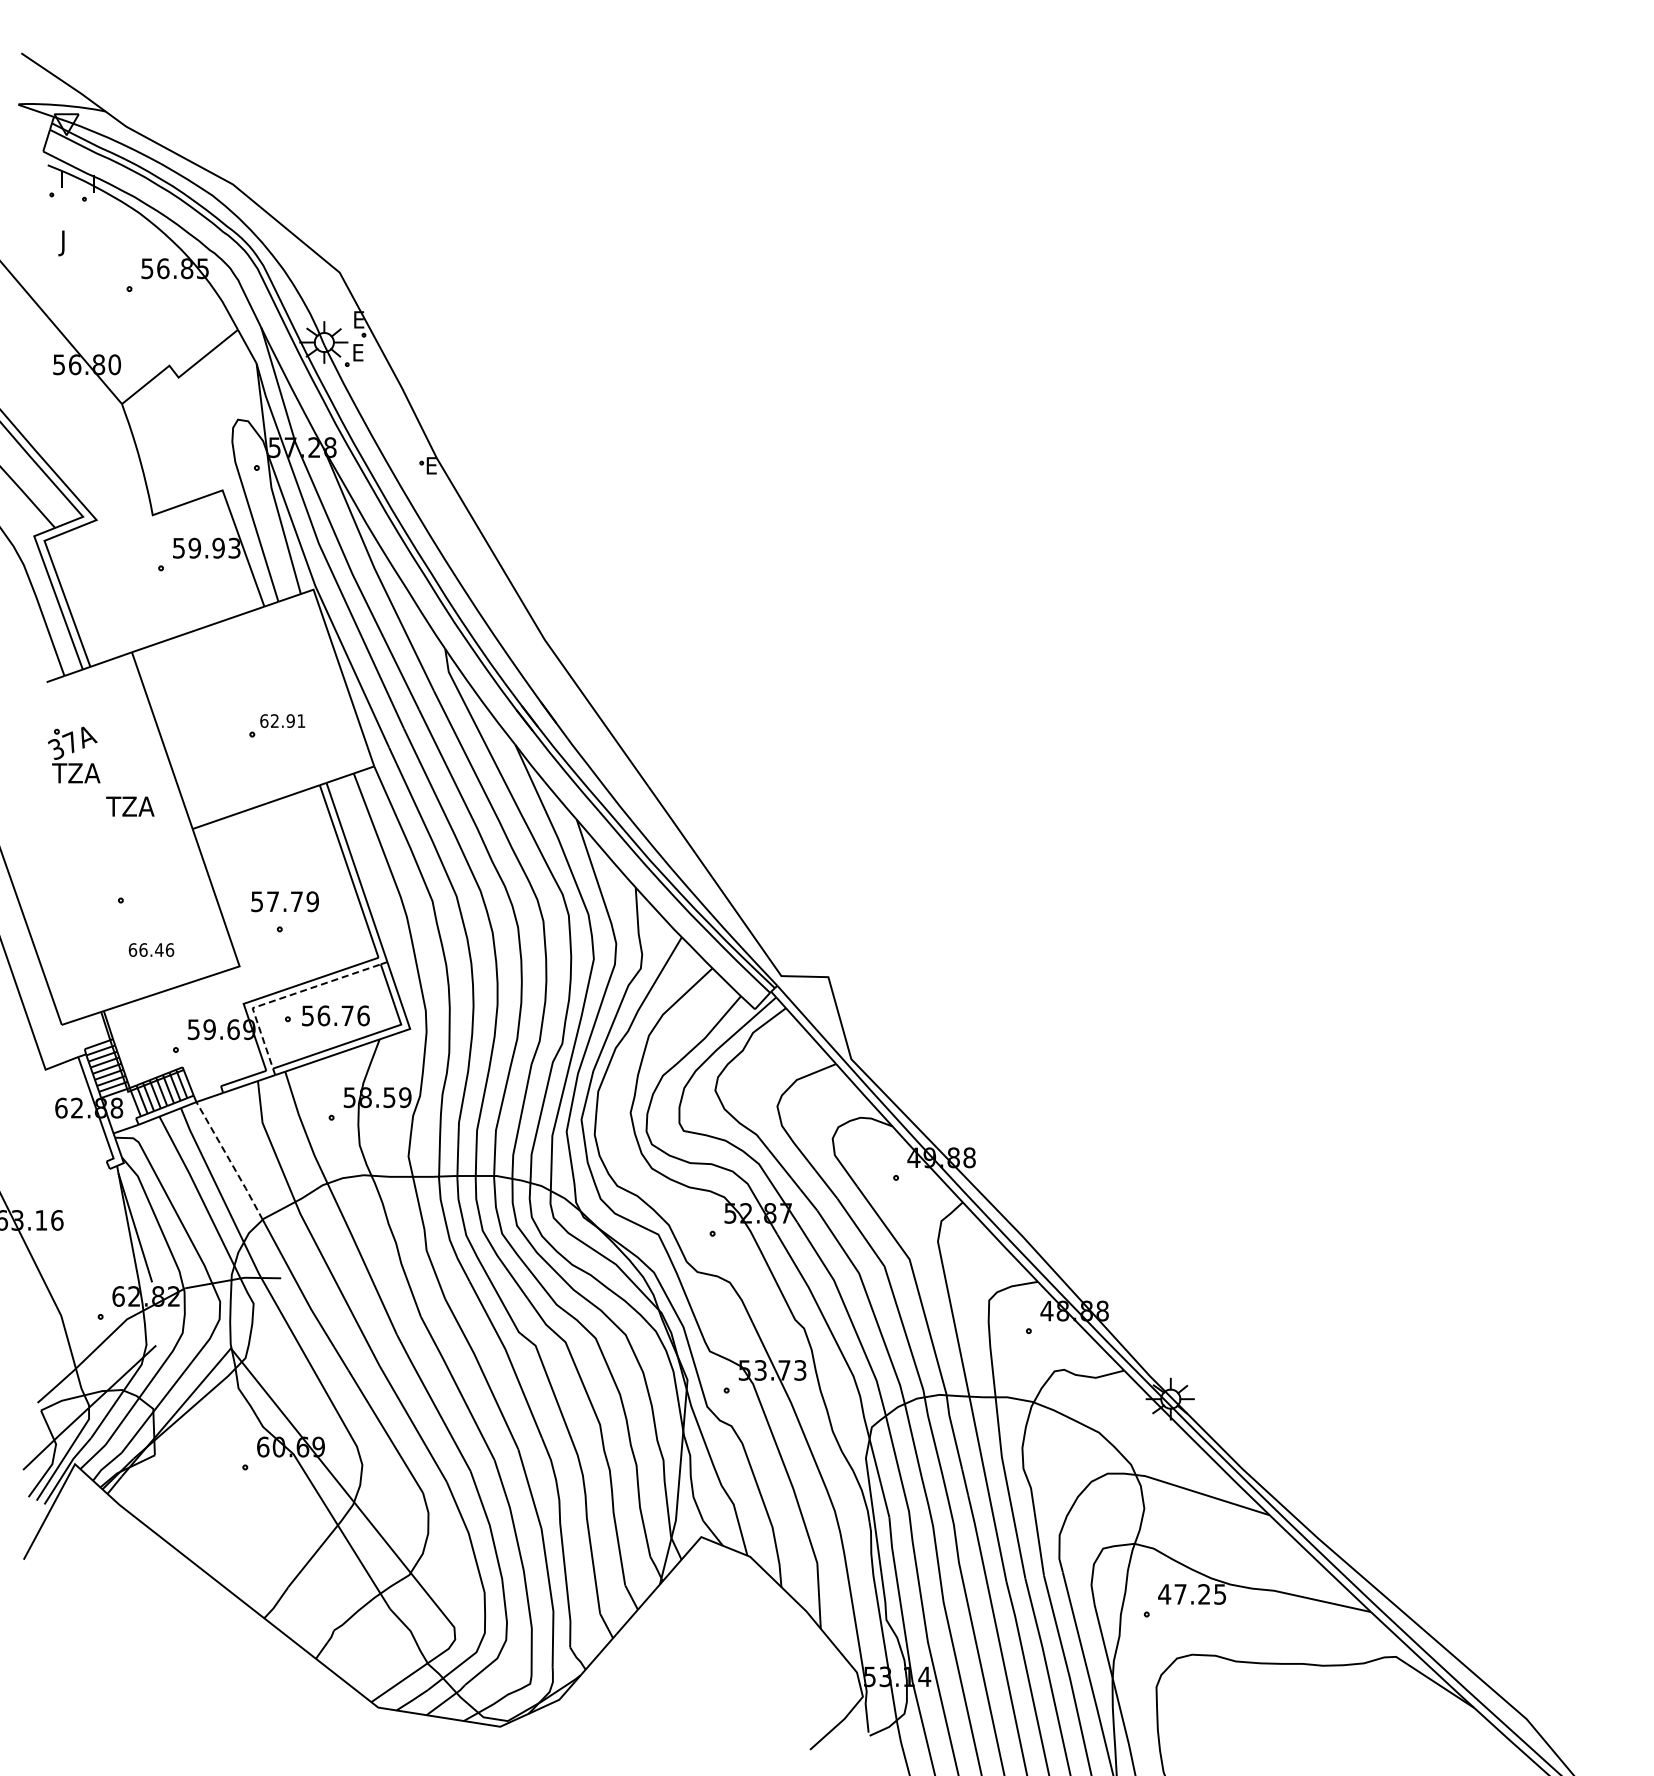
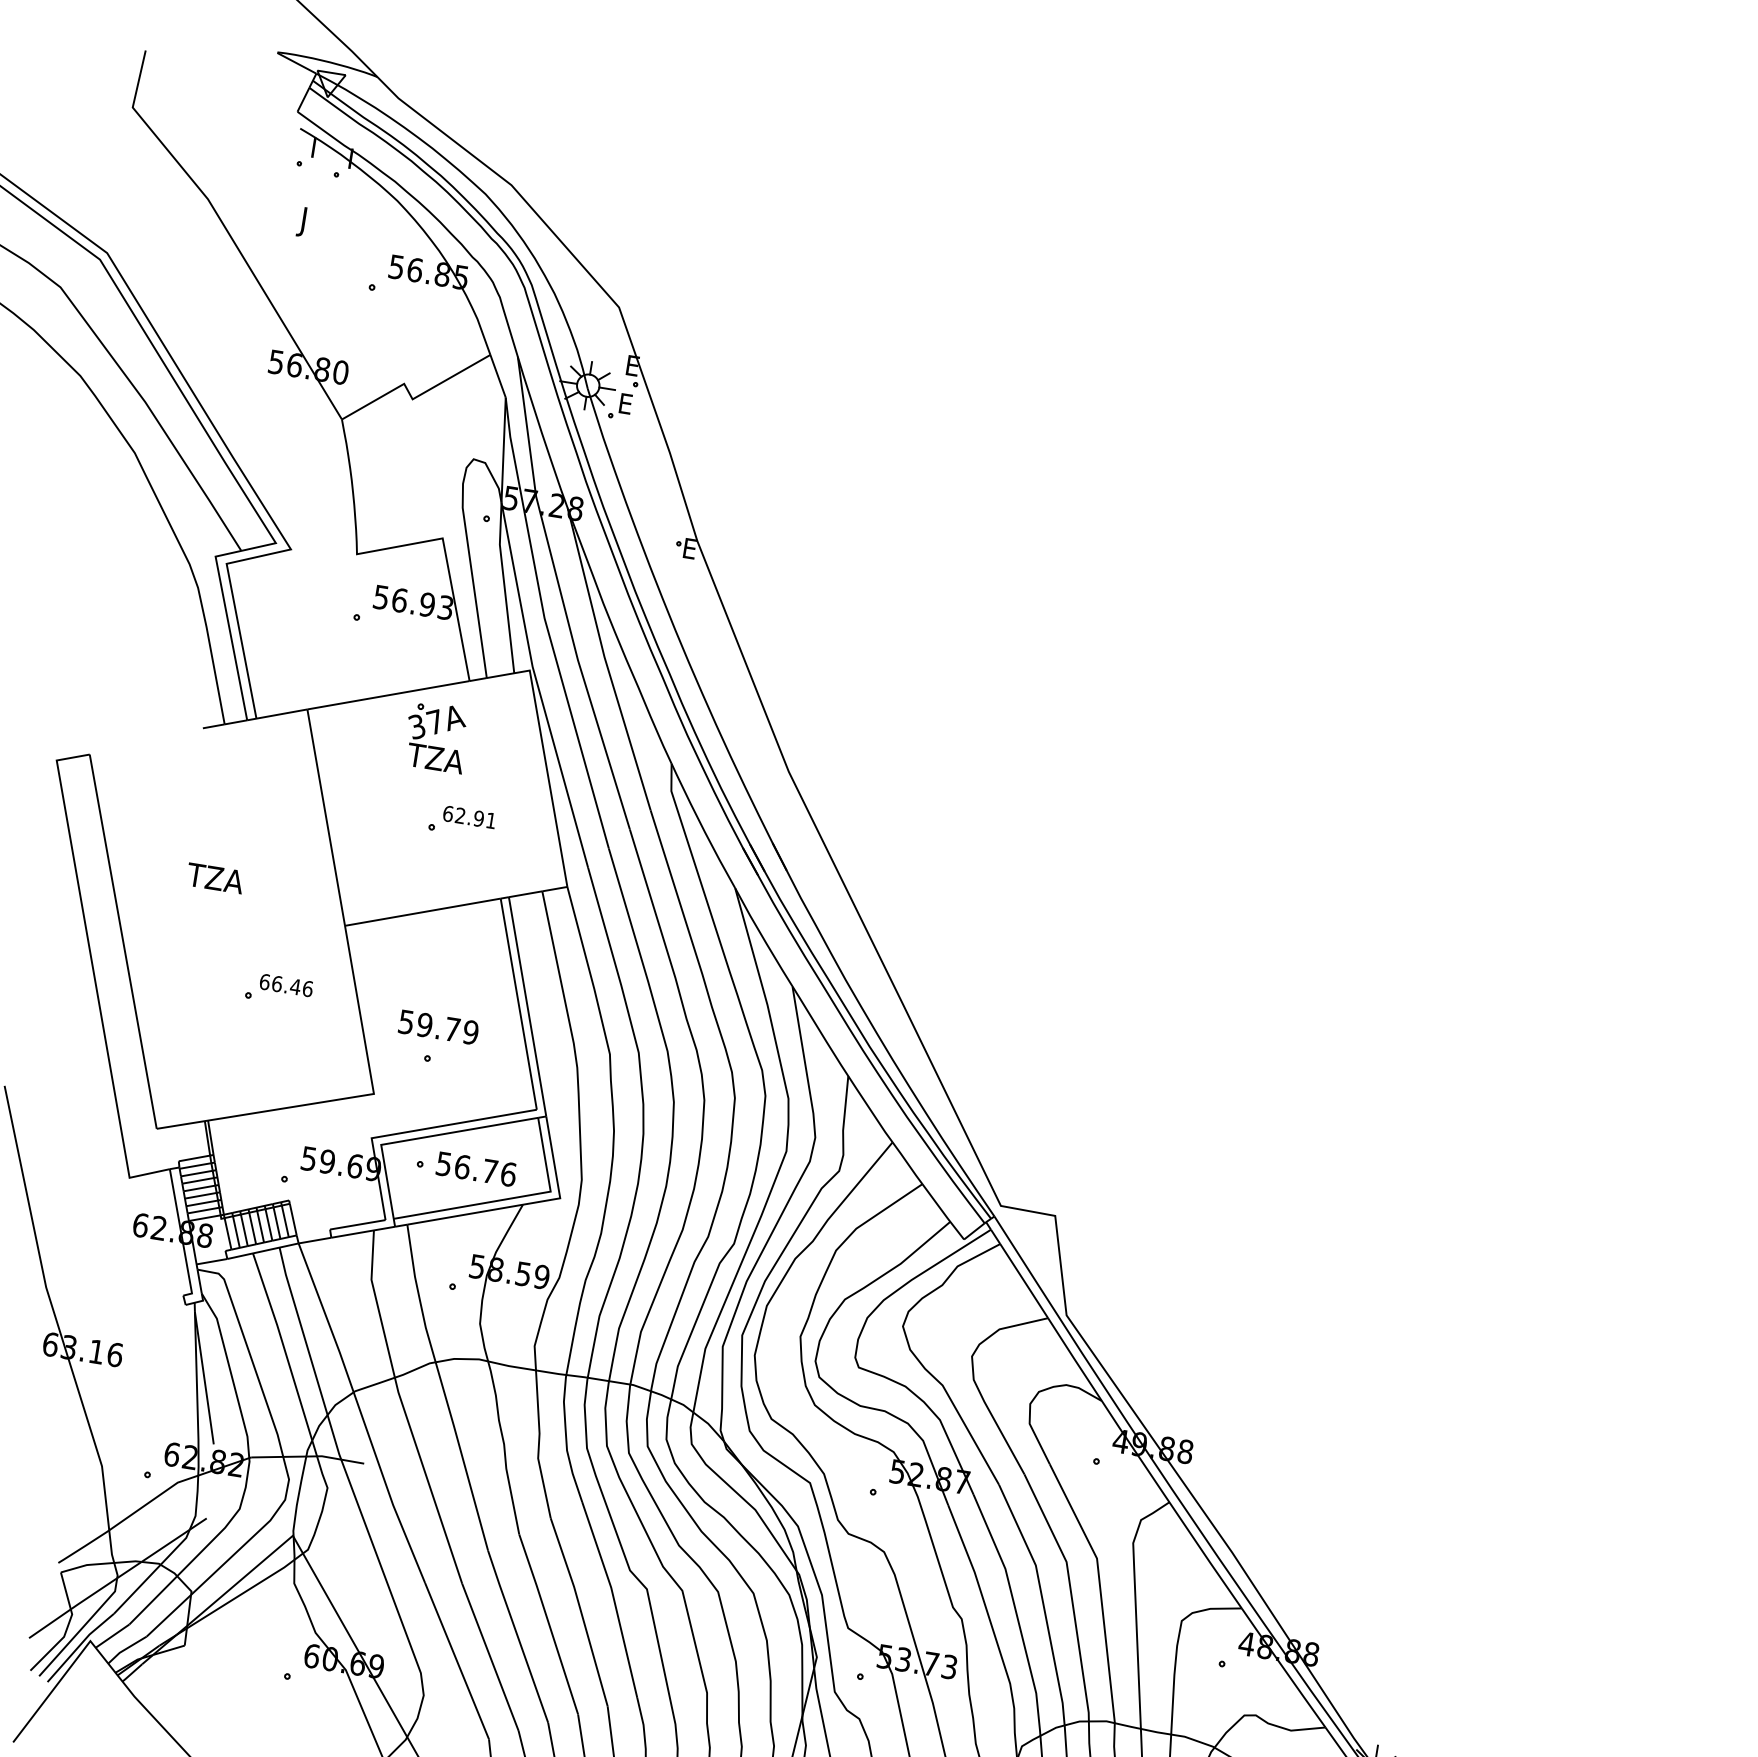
text: (194, 547) -> (399, 599), 59.93 -> 56.93
part: (73, 754) -> (435, 736), moved
text: (130, 806) -> (215, 878), moved
text: (272, 901) -> (424, 1024), 57.79 -> 59.79
text: (151, 949) -> (286, 984), moved
line: (282, 997) -> (417, 1138), dashed -> solid
line: (230, 1160) -> (327, 1317), dashed -> solid

